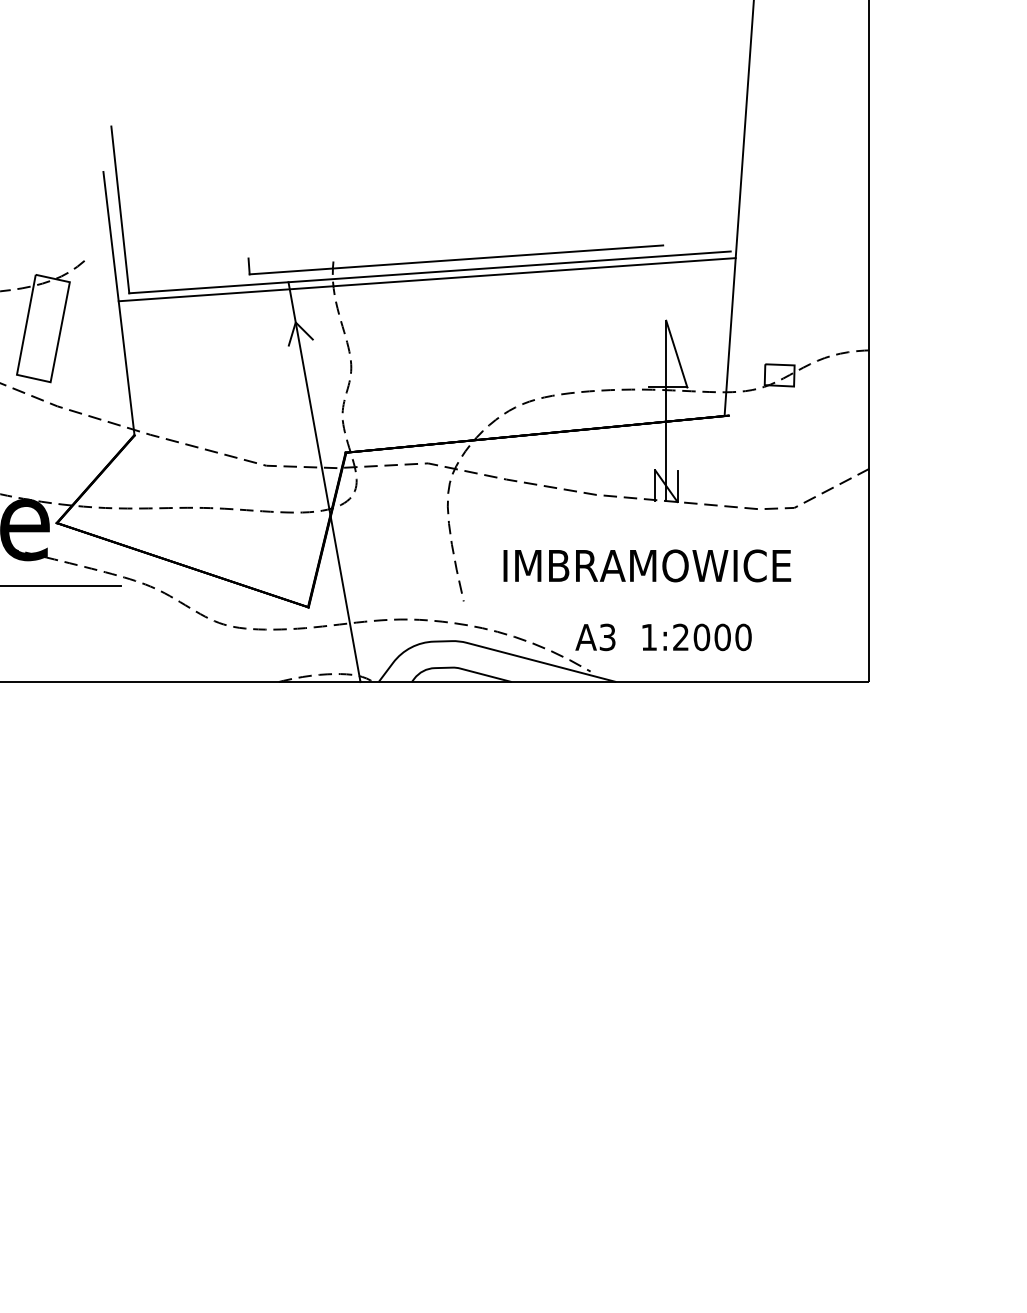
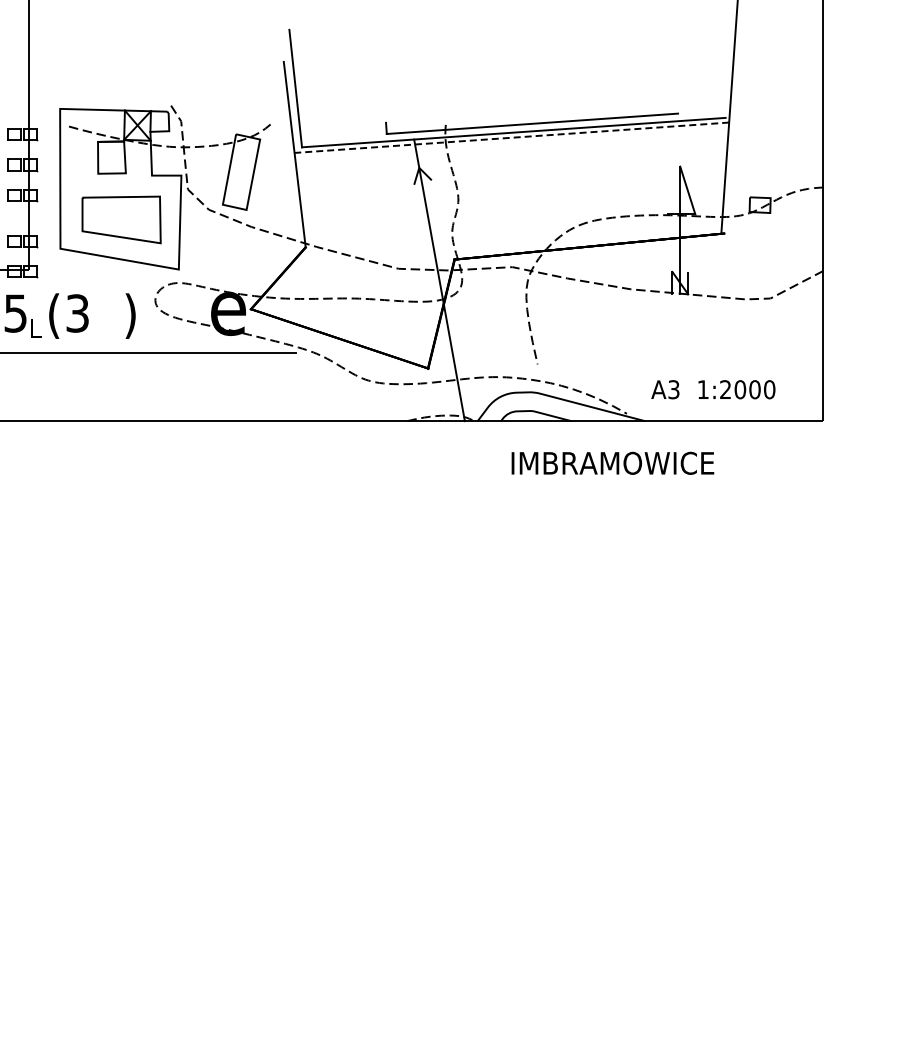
line: (426, 279) -> (511, 137), solid -> dashed
text: (646, 564) -> (612, 462), moved
text: (663, 637) -> (713, 389), moved

